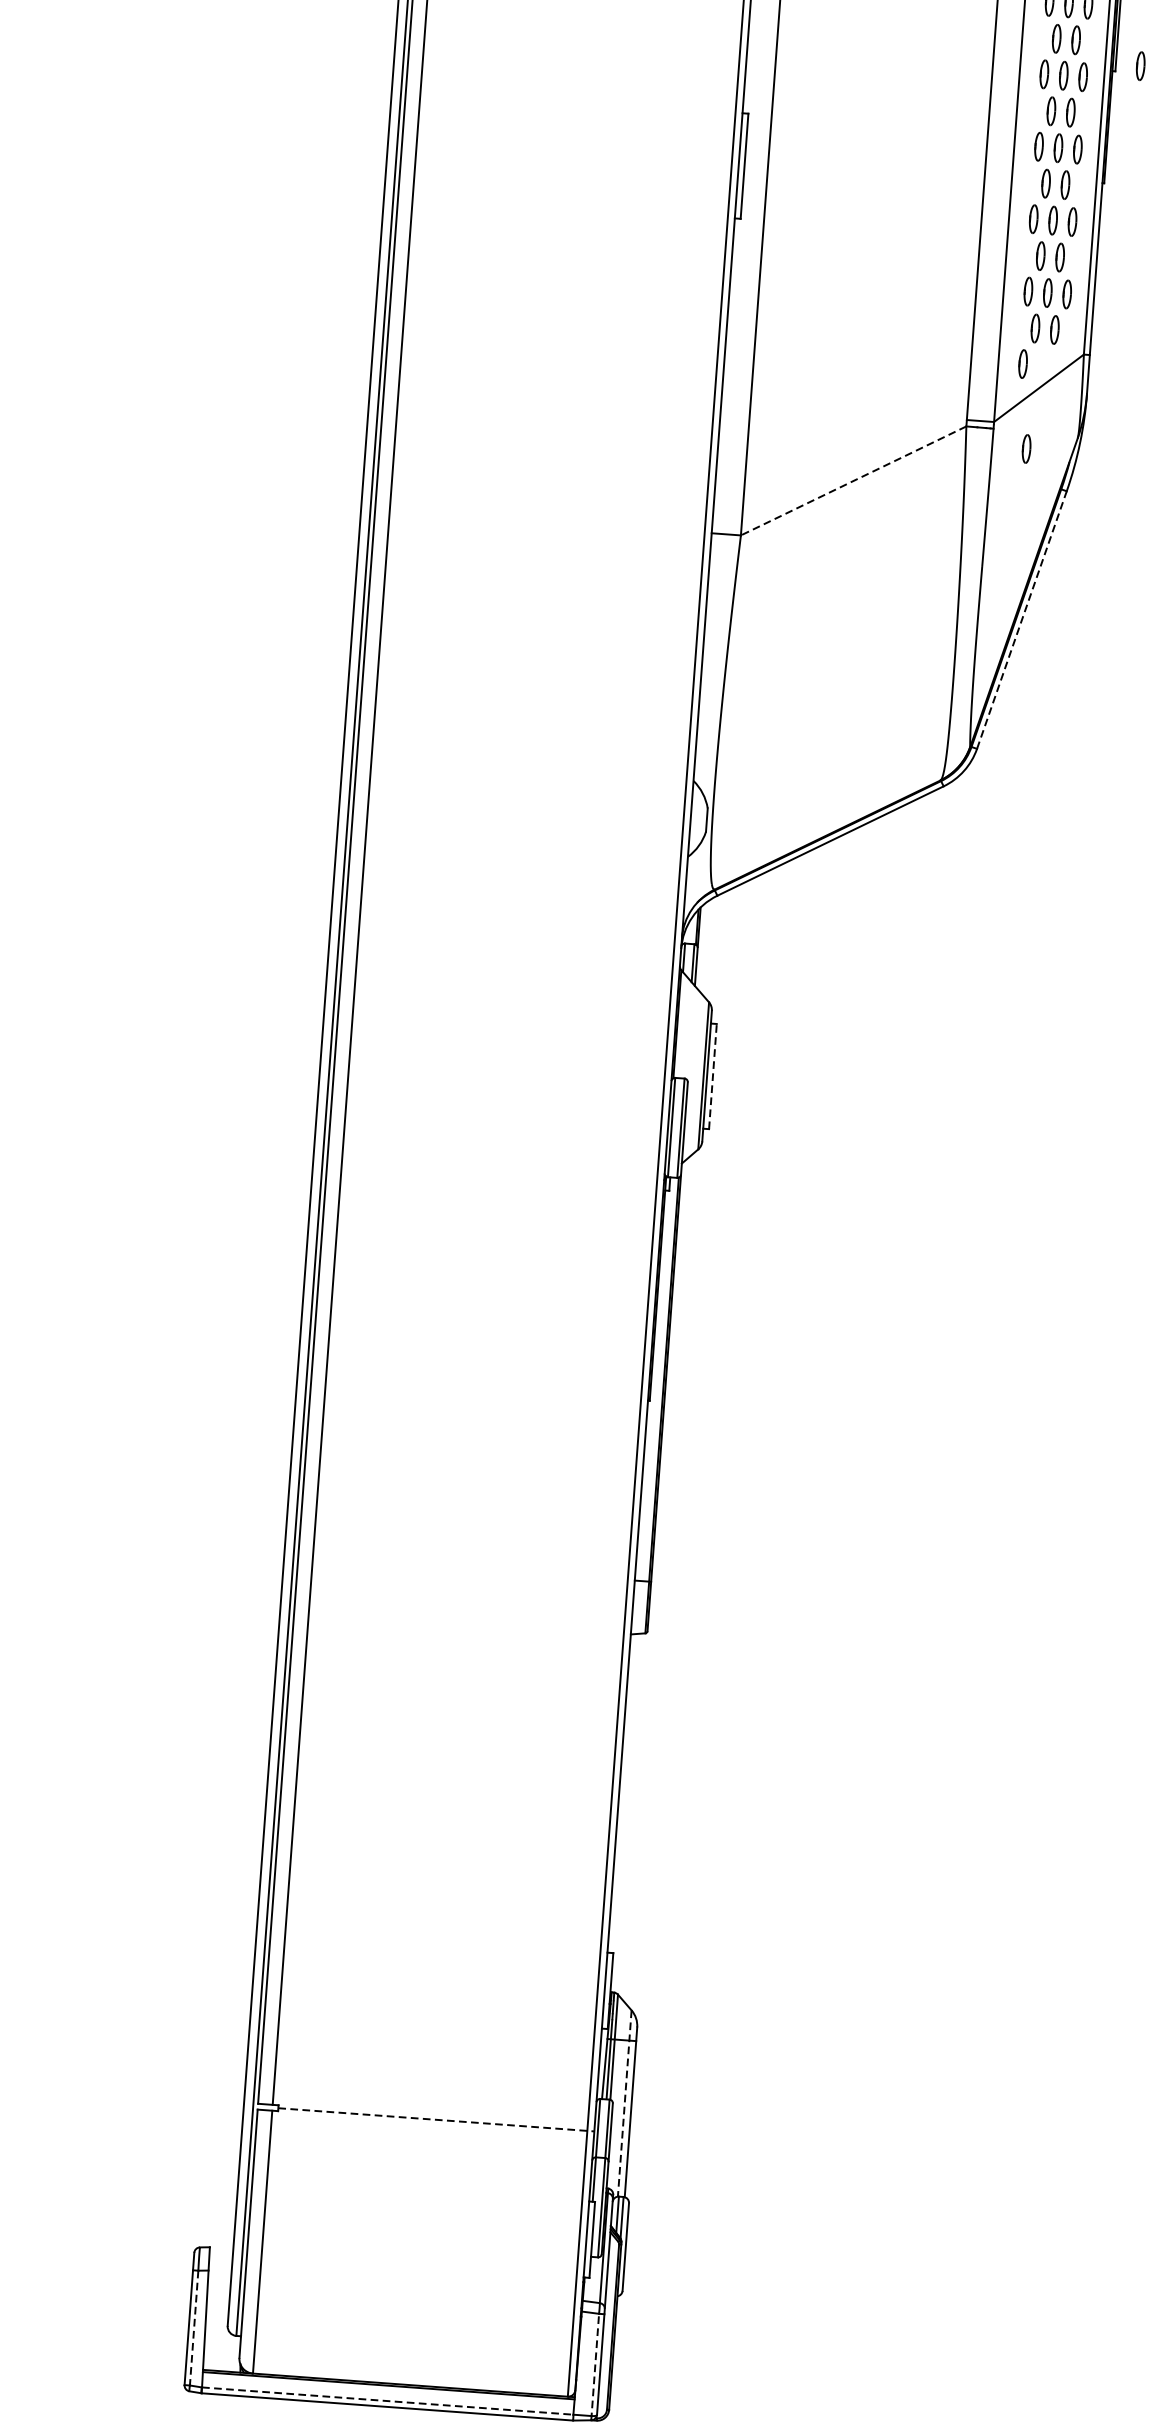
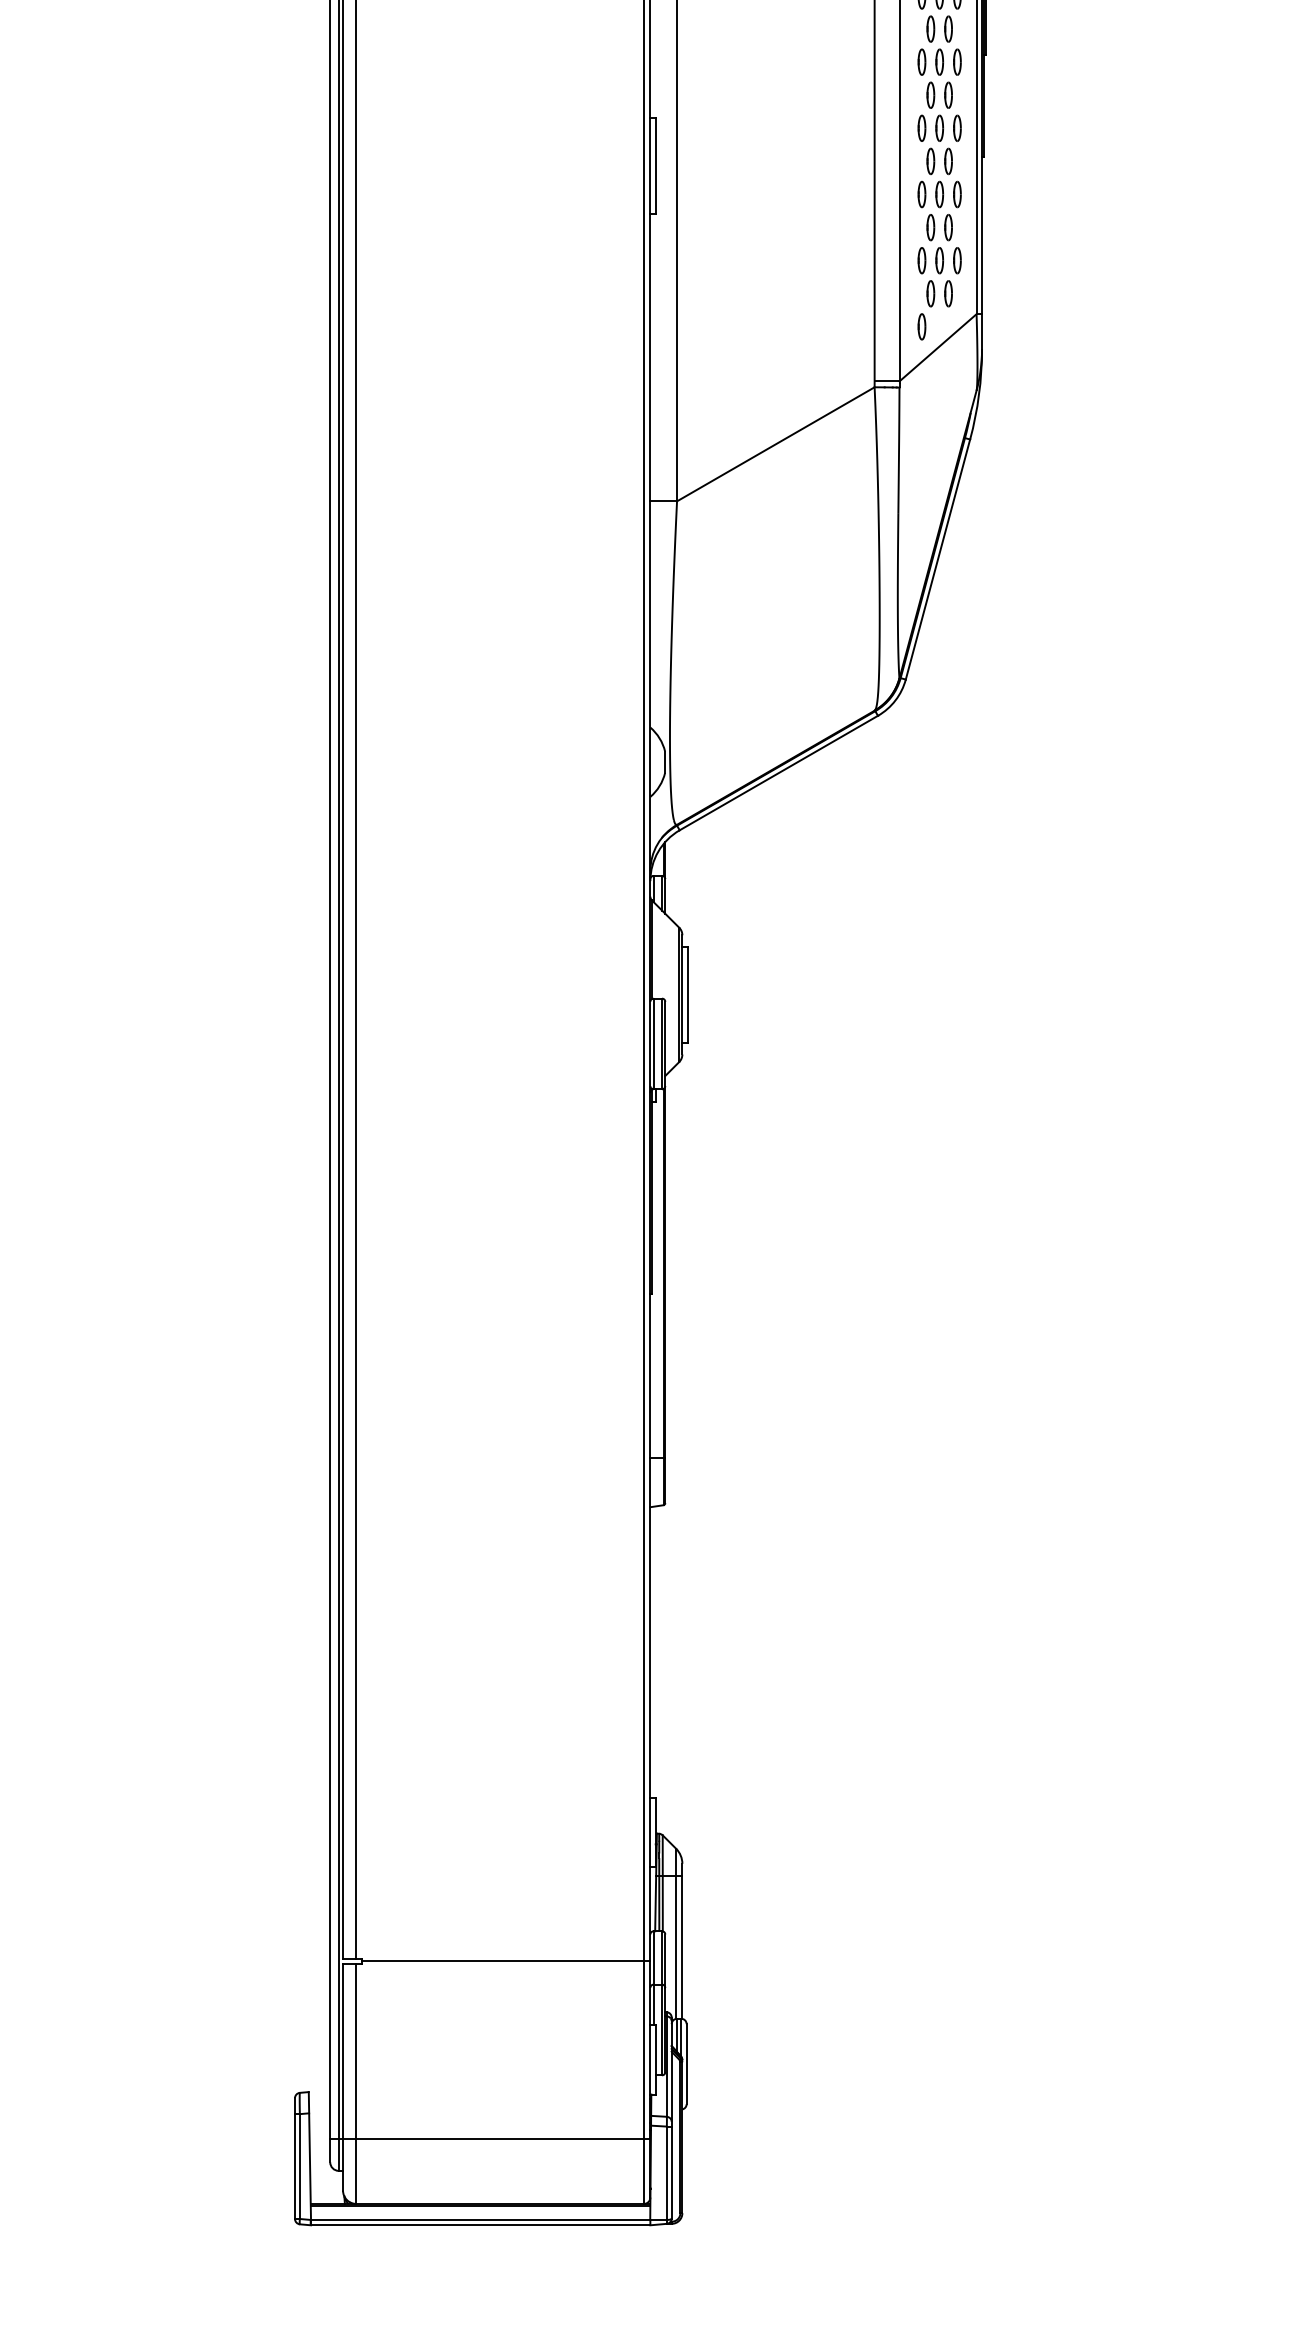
part: (1140, 65) -> (1008, 47), removed
part: (1026, 448) -> (930, 403), removed
line: (853, 481) -> (775, 444), dashed -> solid
line: (1022, 620) -> (938, 559), dashed -> solid
line: (712, 1076) -> (687, 994), dashed -> solid
line: (625, 2104) -> (676, 1934), dashed -> solid
line: (436, 2120) -> (506, 1961), dashed -> solid
line: (405, 2312) -> (490, 2138), added
line: (193, 2329) -> (299, 2167), dashed -> solid
line: (594, 2367) -> (666, 2175), dashed -> solid
line: (387, 2400) -> (480, 2219), dashed -> solid

